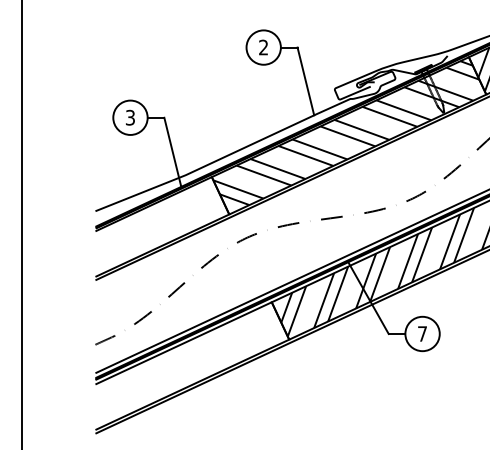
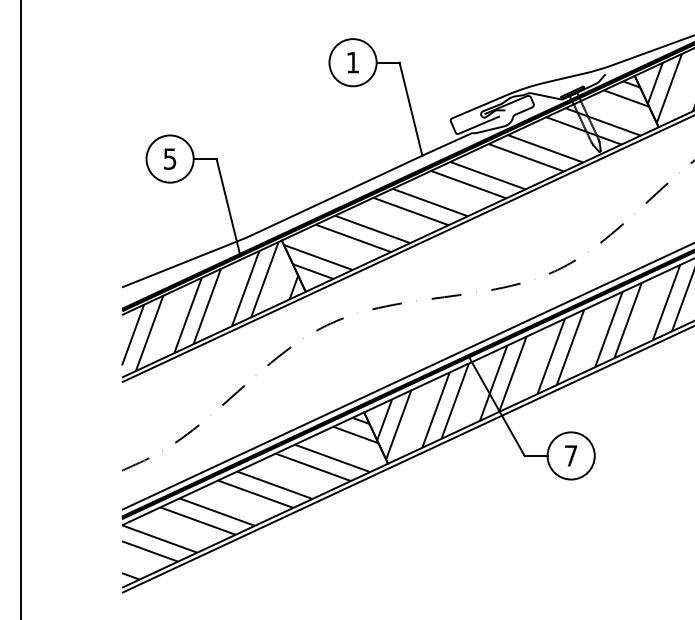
text: (263, 47) -> (352, 62), 2 -> 1
text: (130, 117) -> (170, 158), 3 -> 5
hatch: (159, 225) -> (210, 306), added
hatch: (189, 364) -> (250, 498), added

